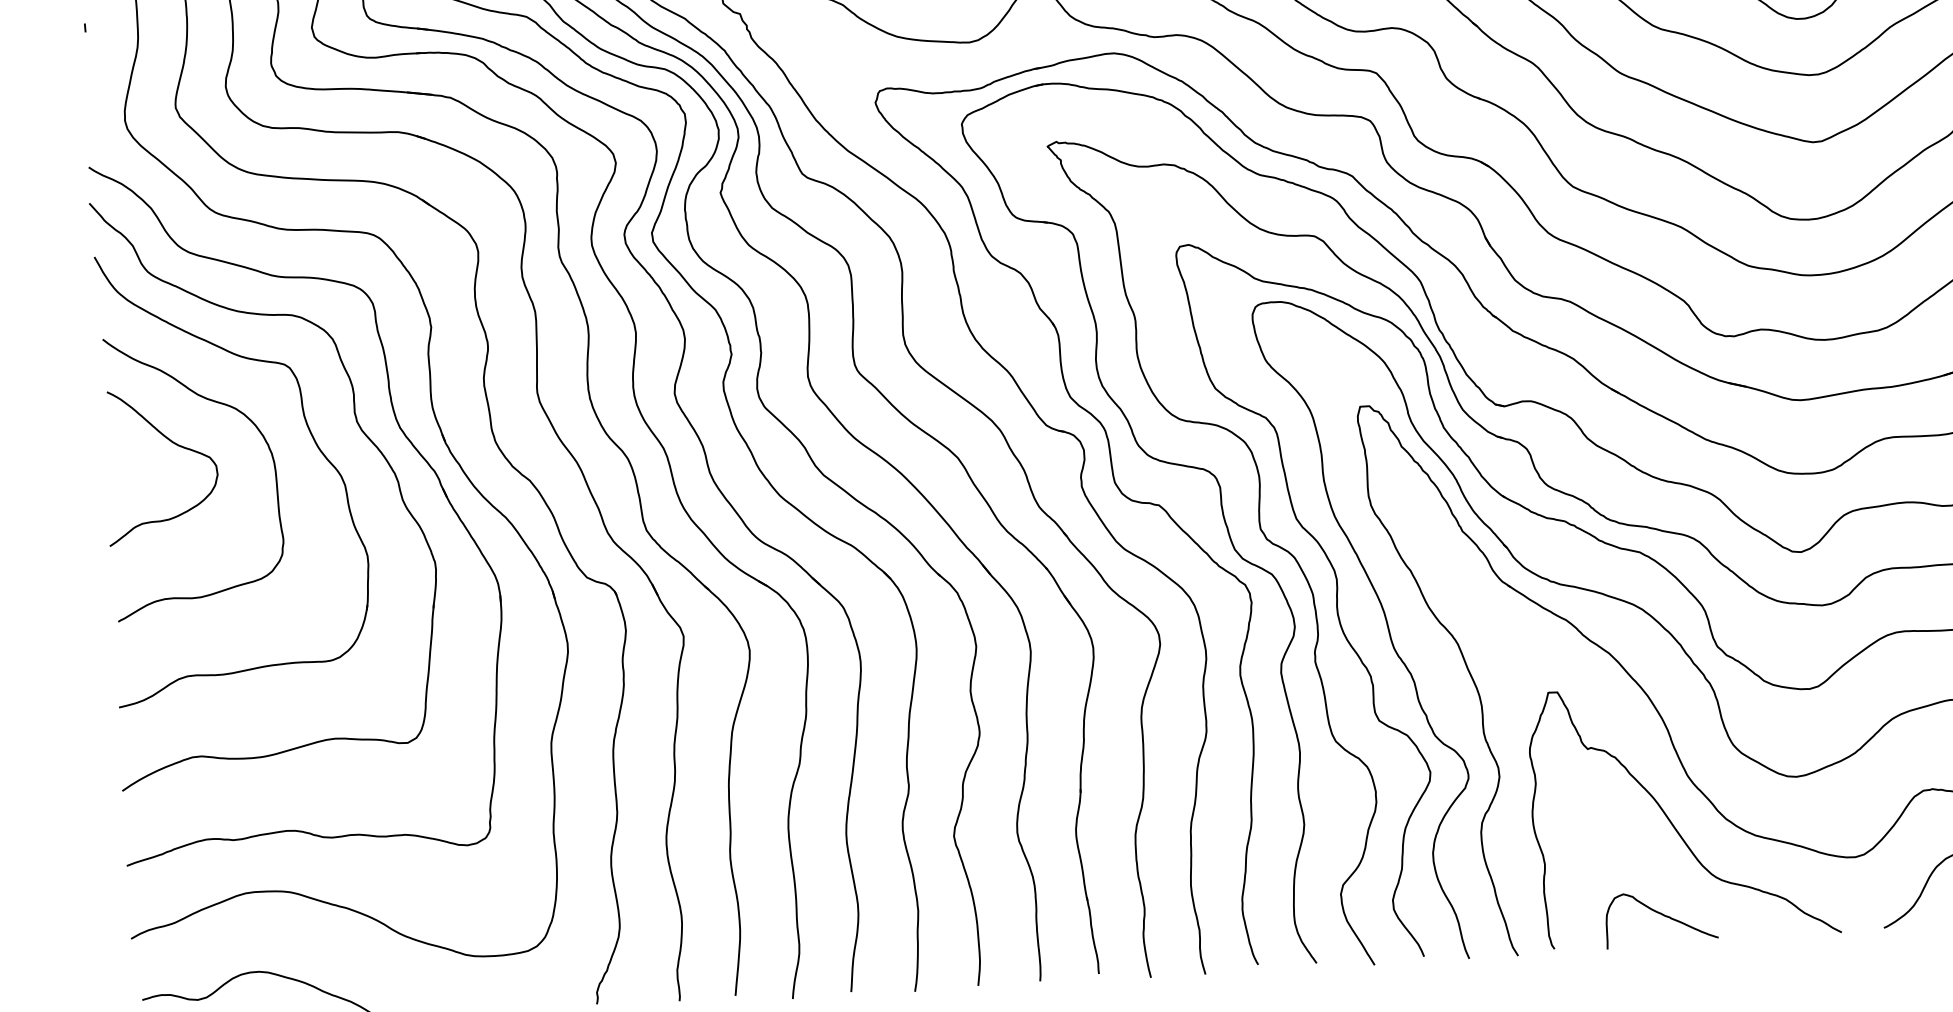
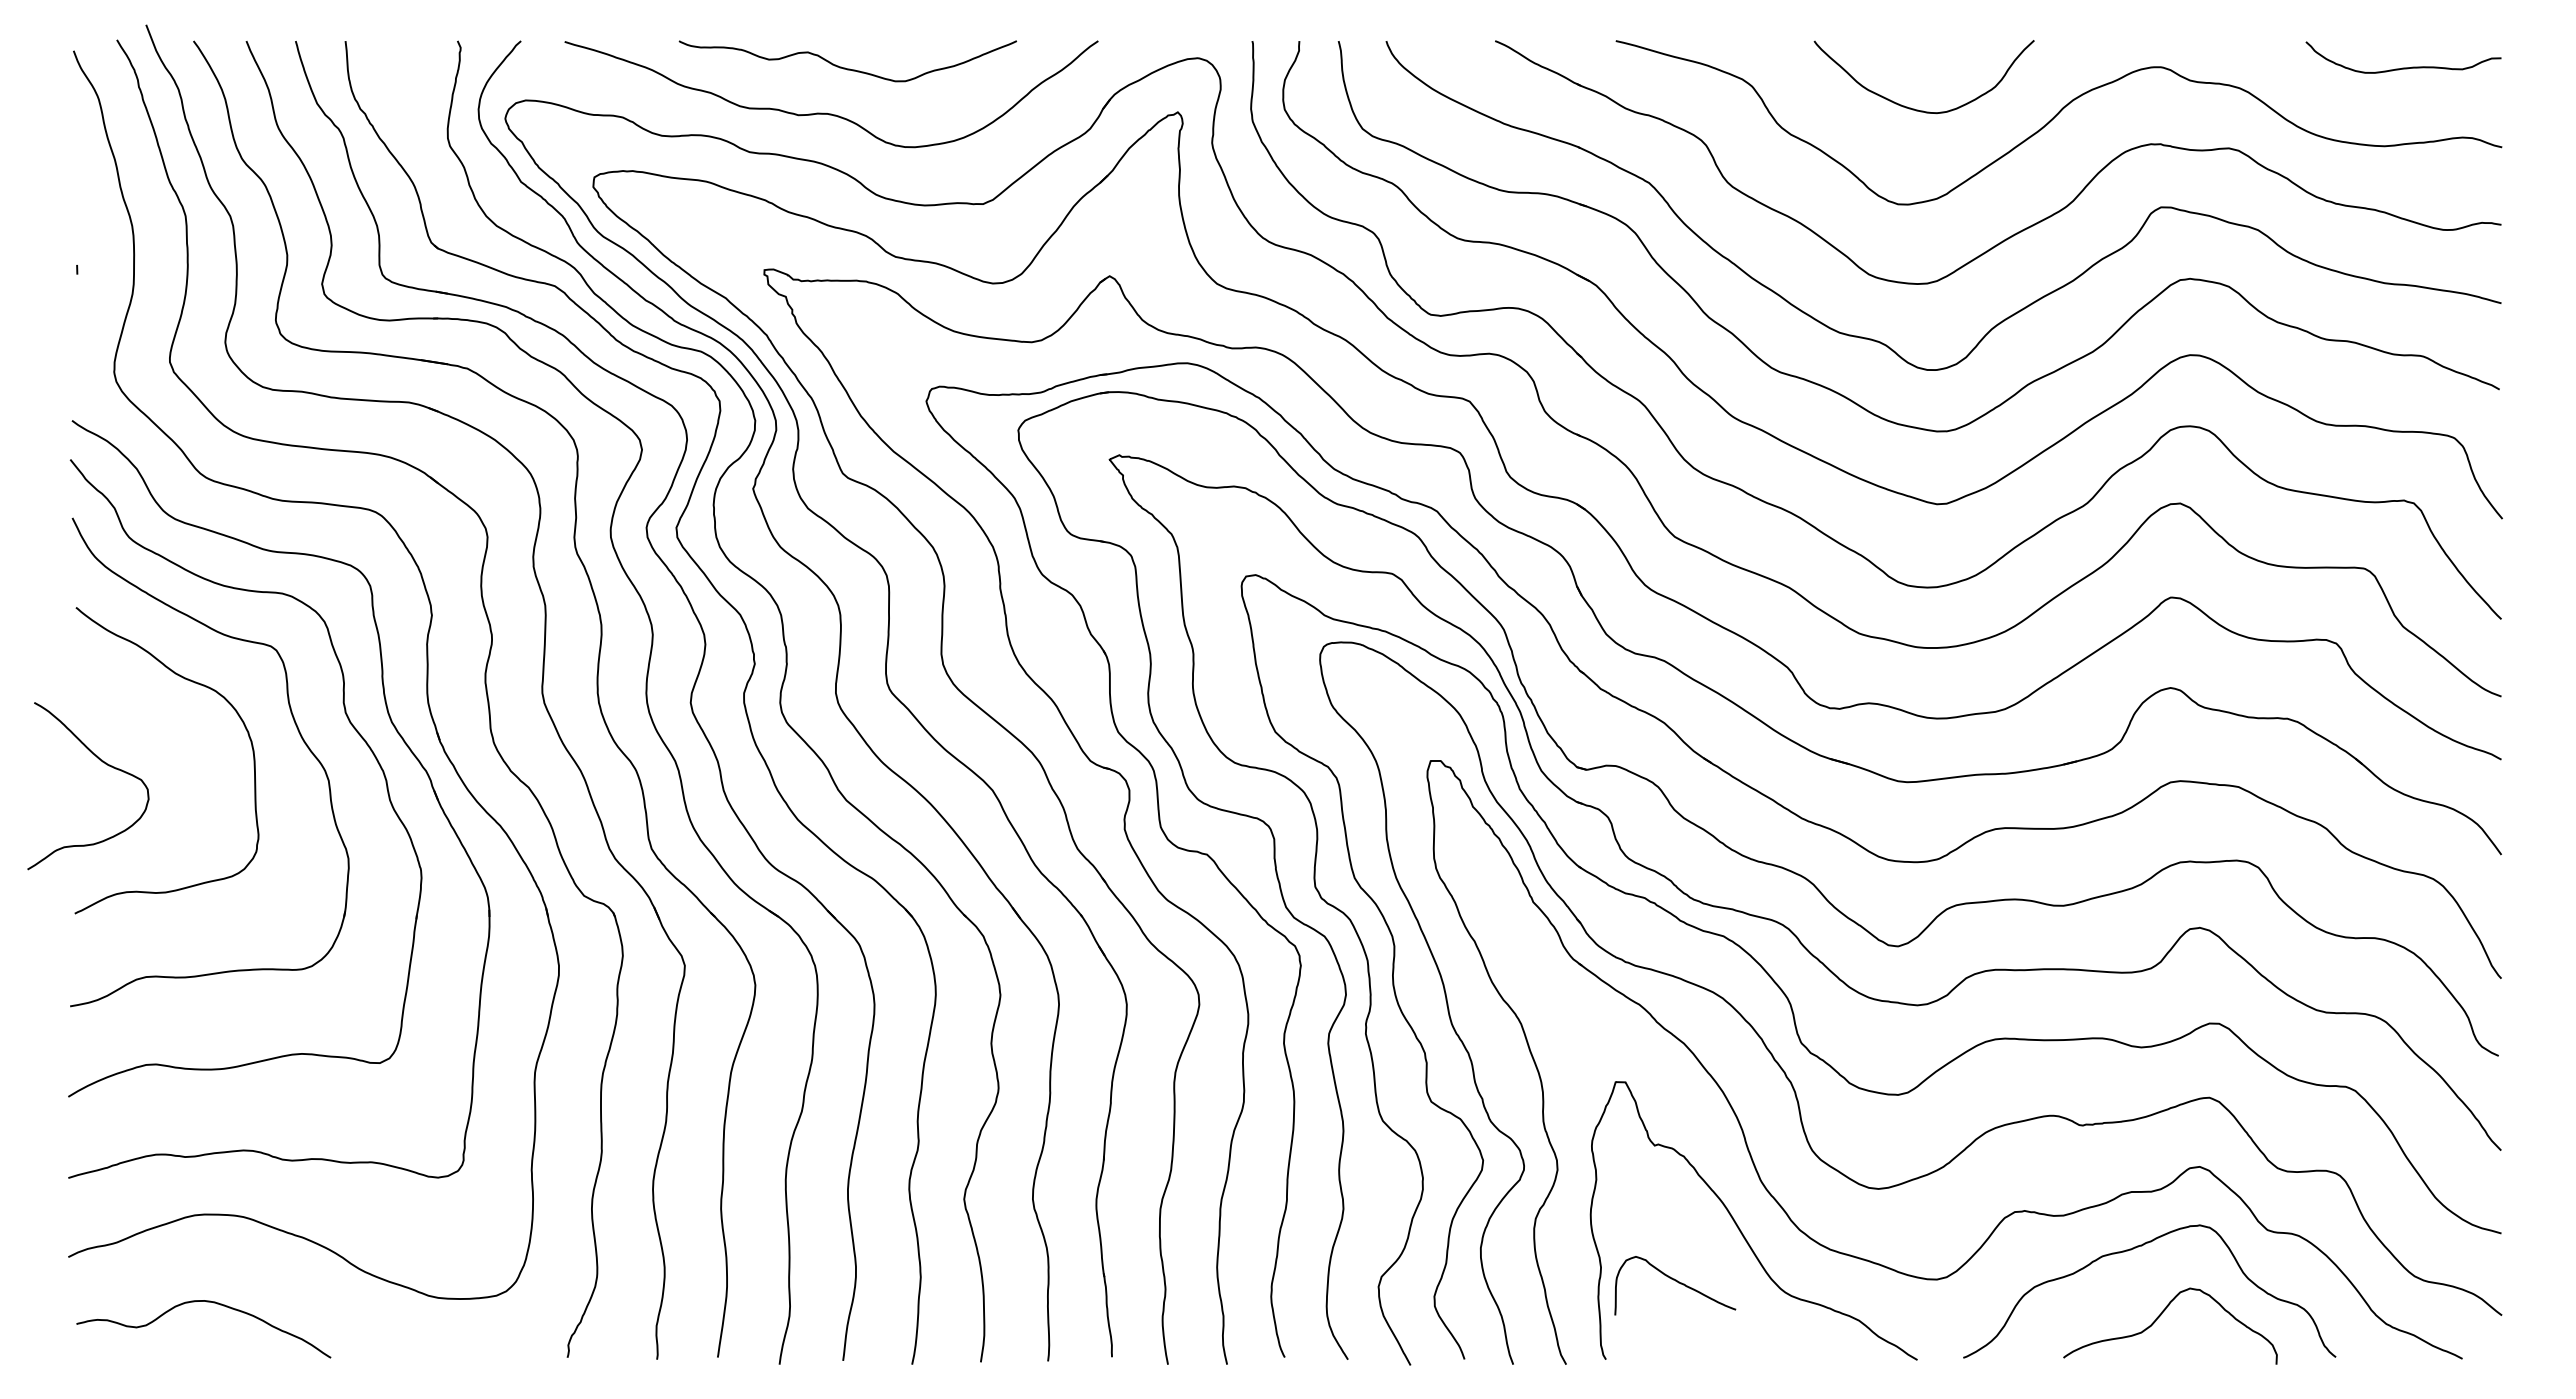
curve: (173, 443) -> (102, 762), moved
curve: (1663, 915) -> (1677, 1282), moved

